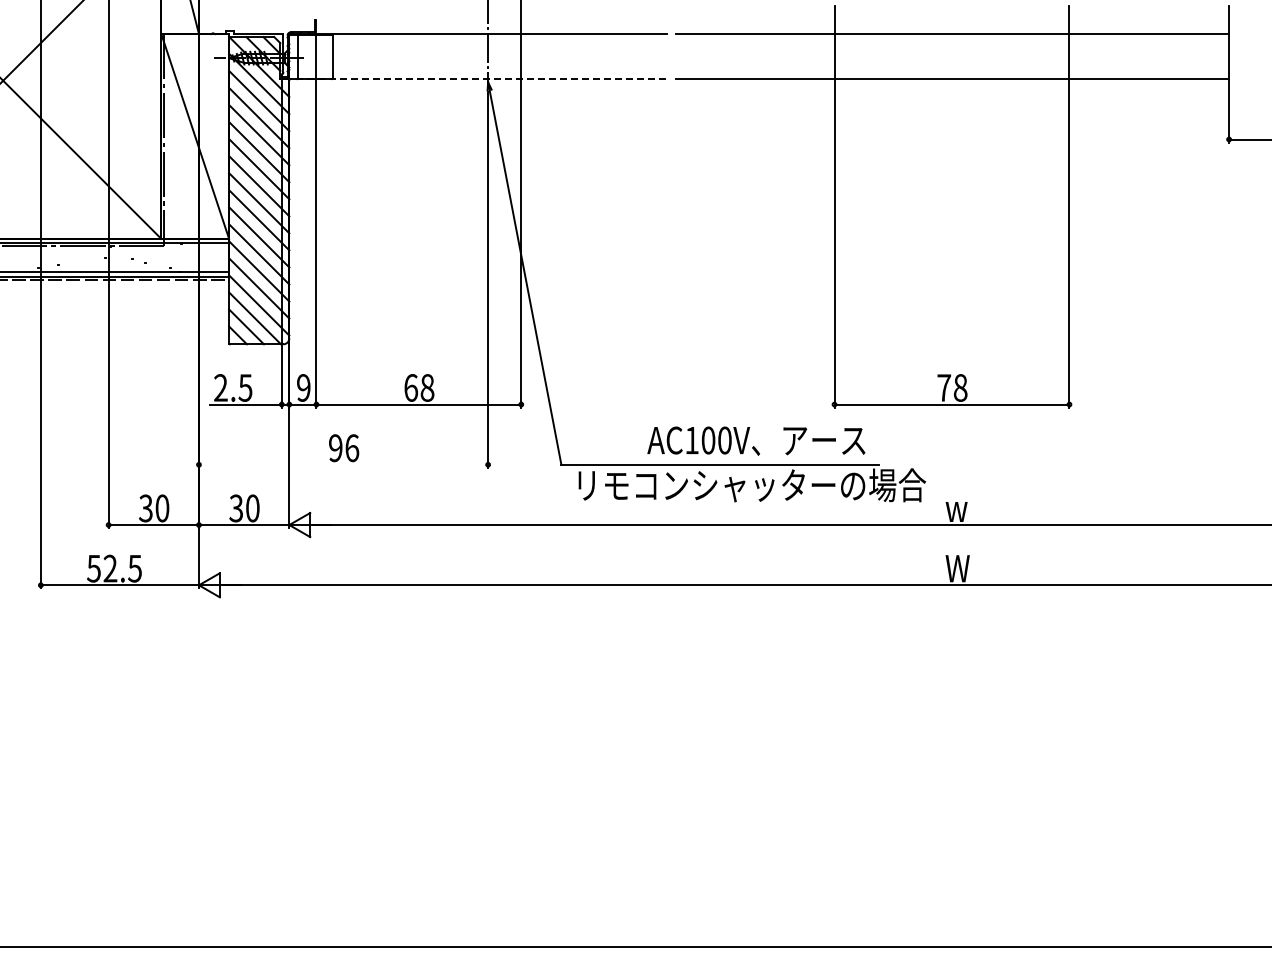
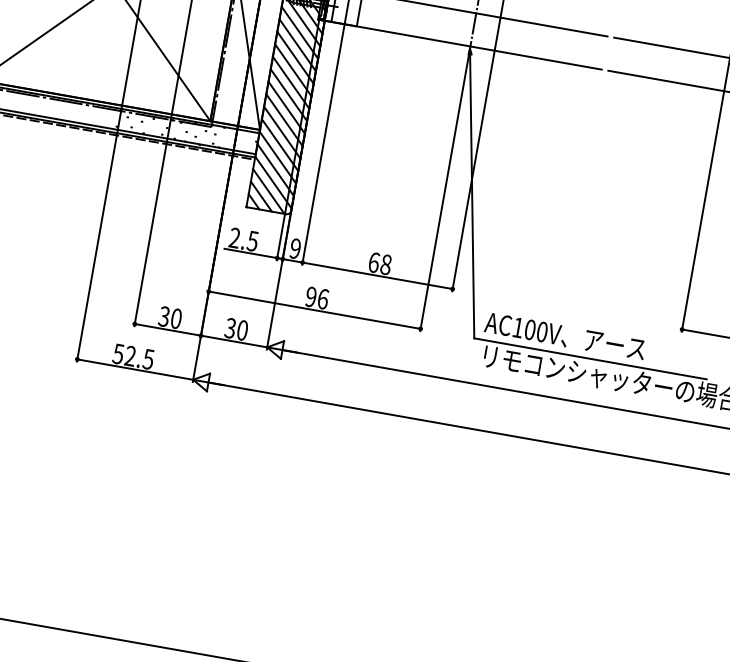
line: (476, 79) -> (461, 45), dashed -> solid
text: (756, 440) -> (565, 336), moved
line: (343, 464) -> (314, 309), added

